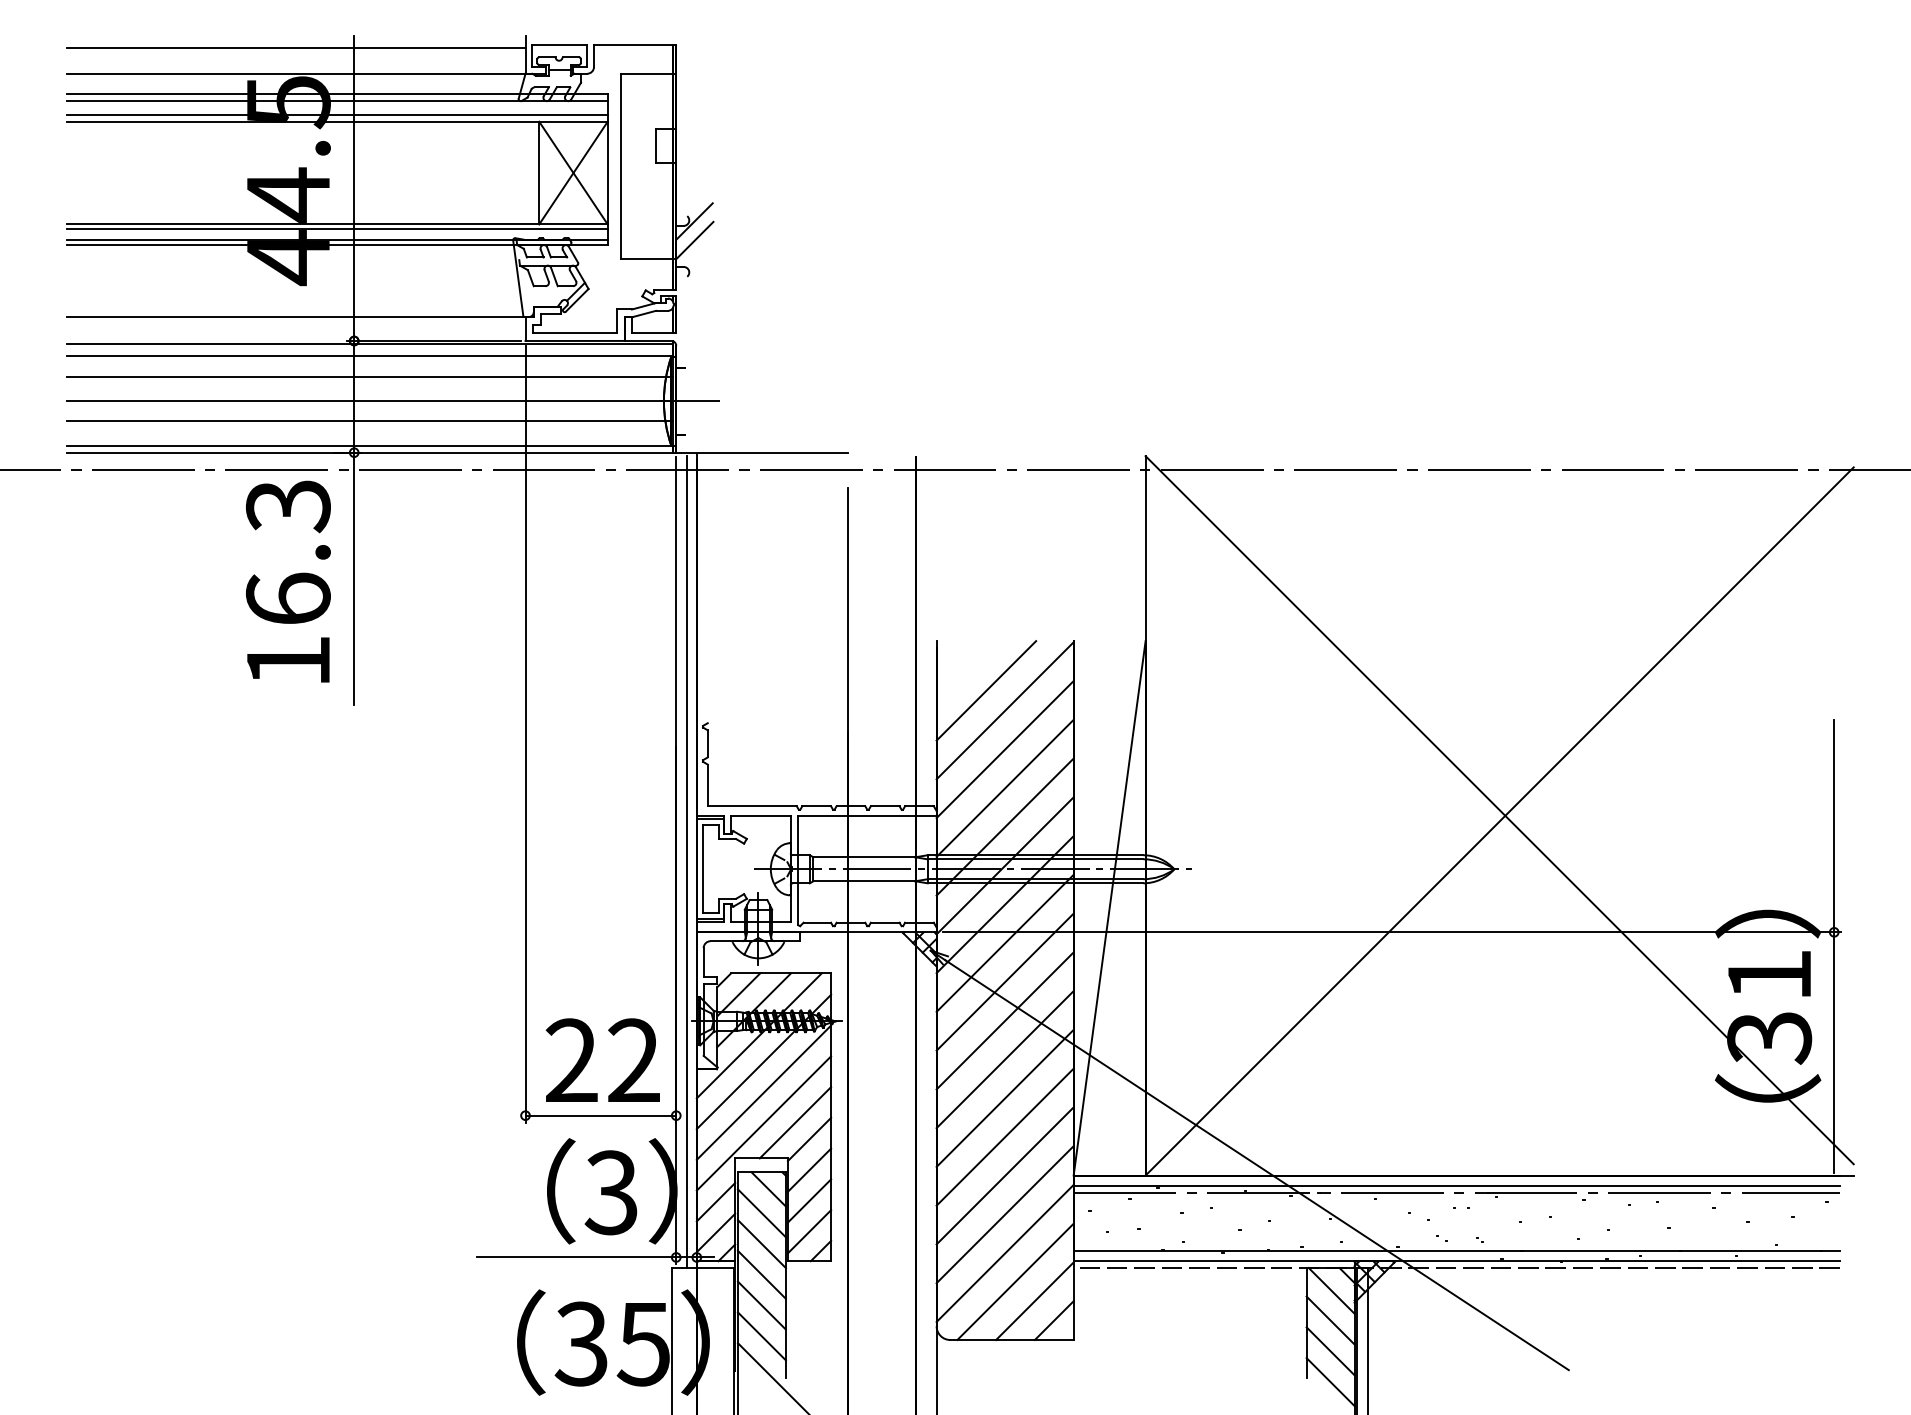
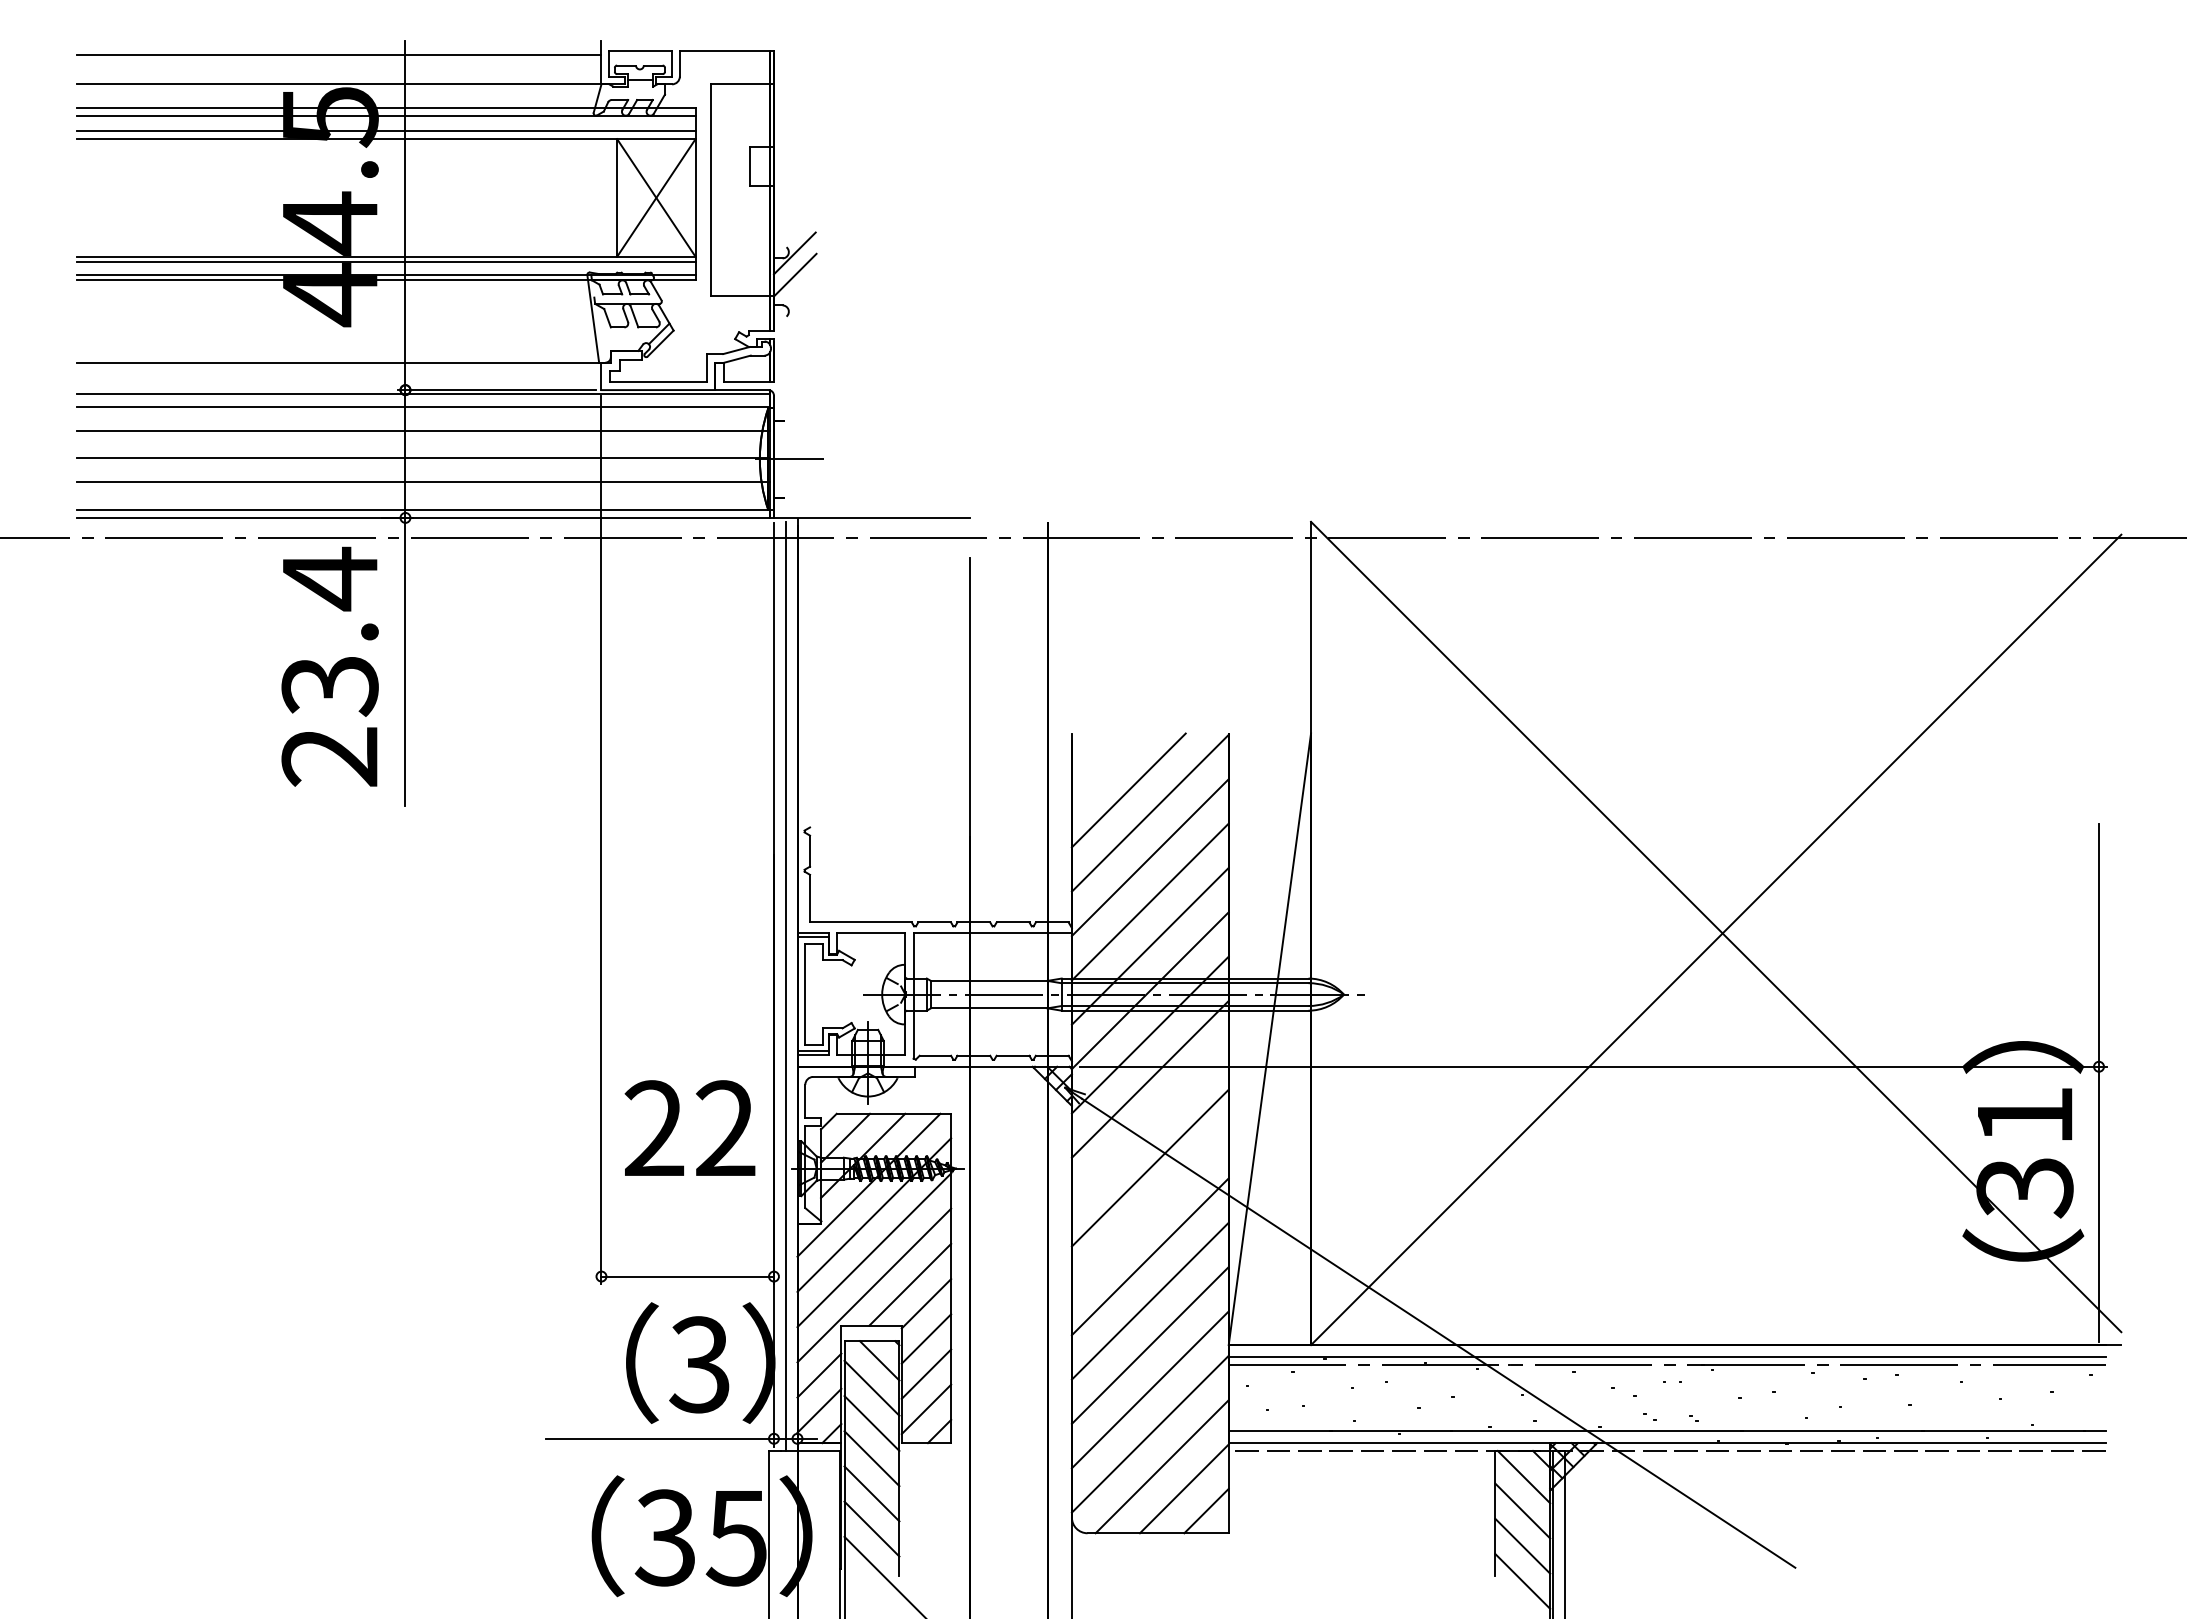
text: (287, 582) -> (329, 666), 16.3 -> 23.4
line: (1004, 981) -> (1149, 1123), removed
text: (602, 1059) -> (689, 1127), moved
line: (1004, 1059) -> (1149, 1212), removed

